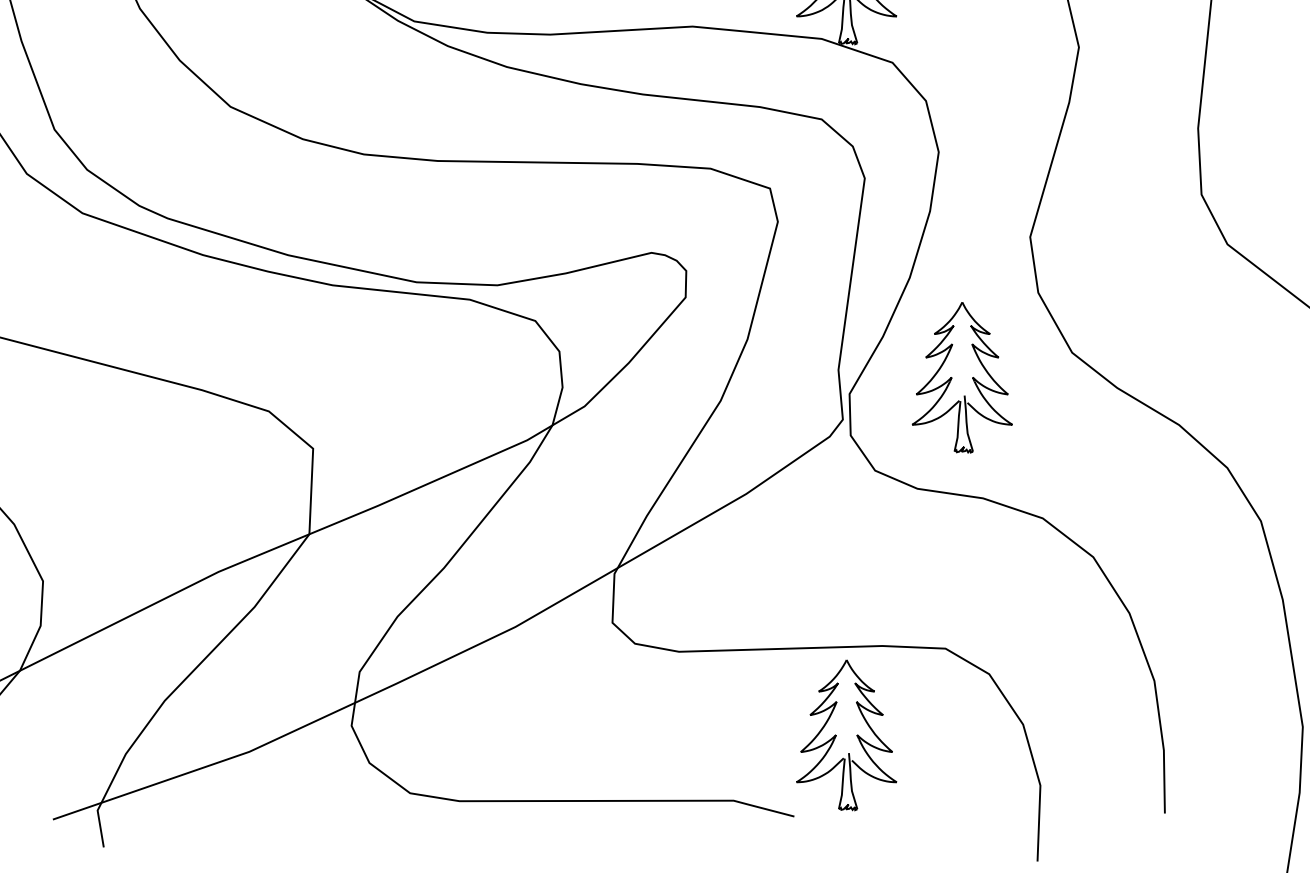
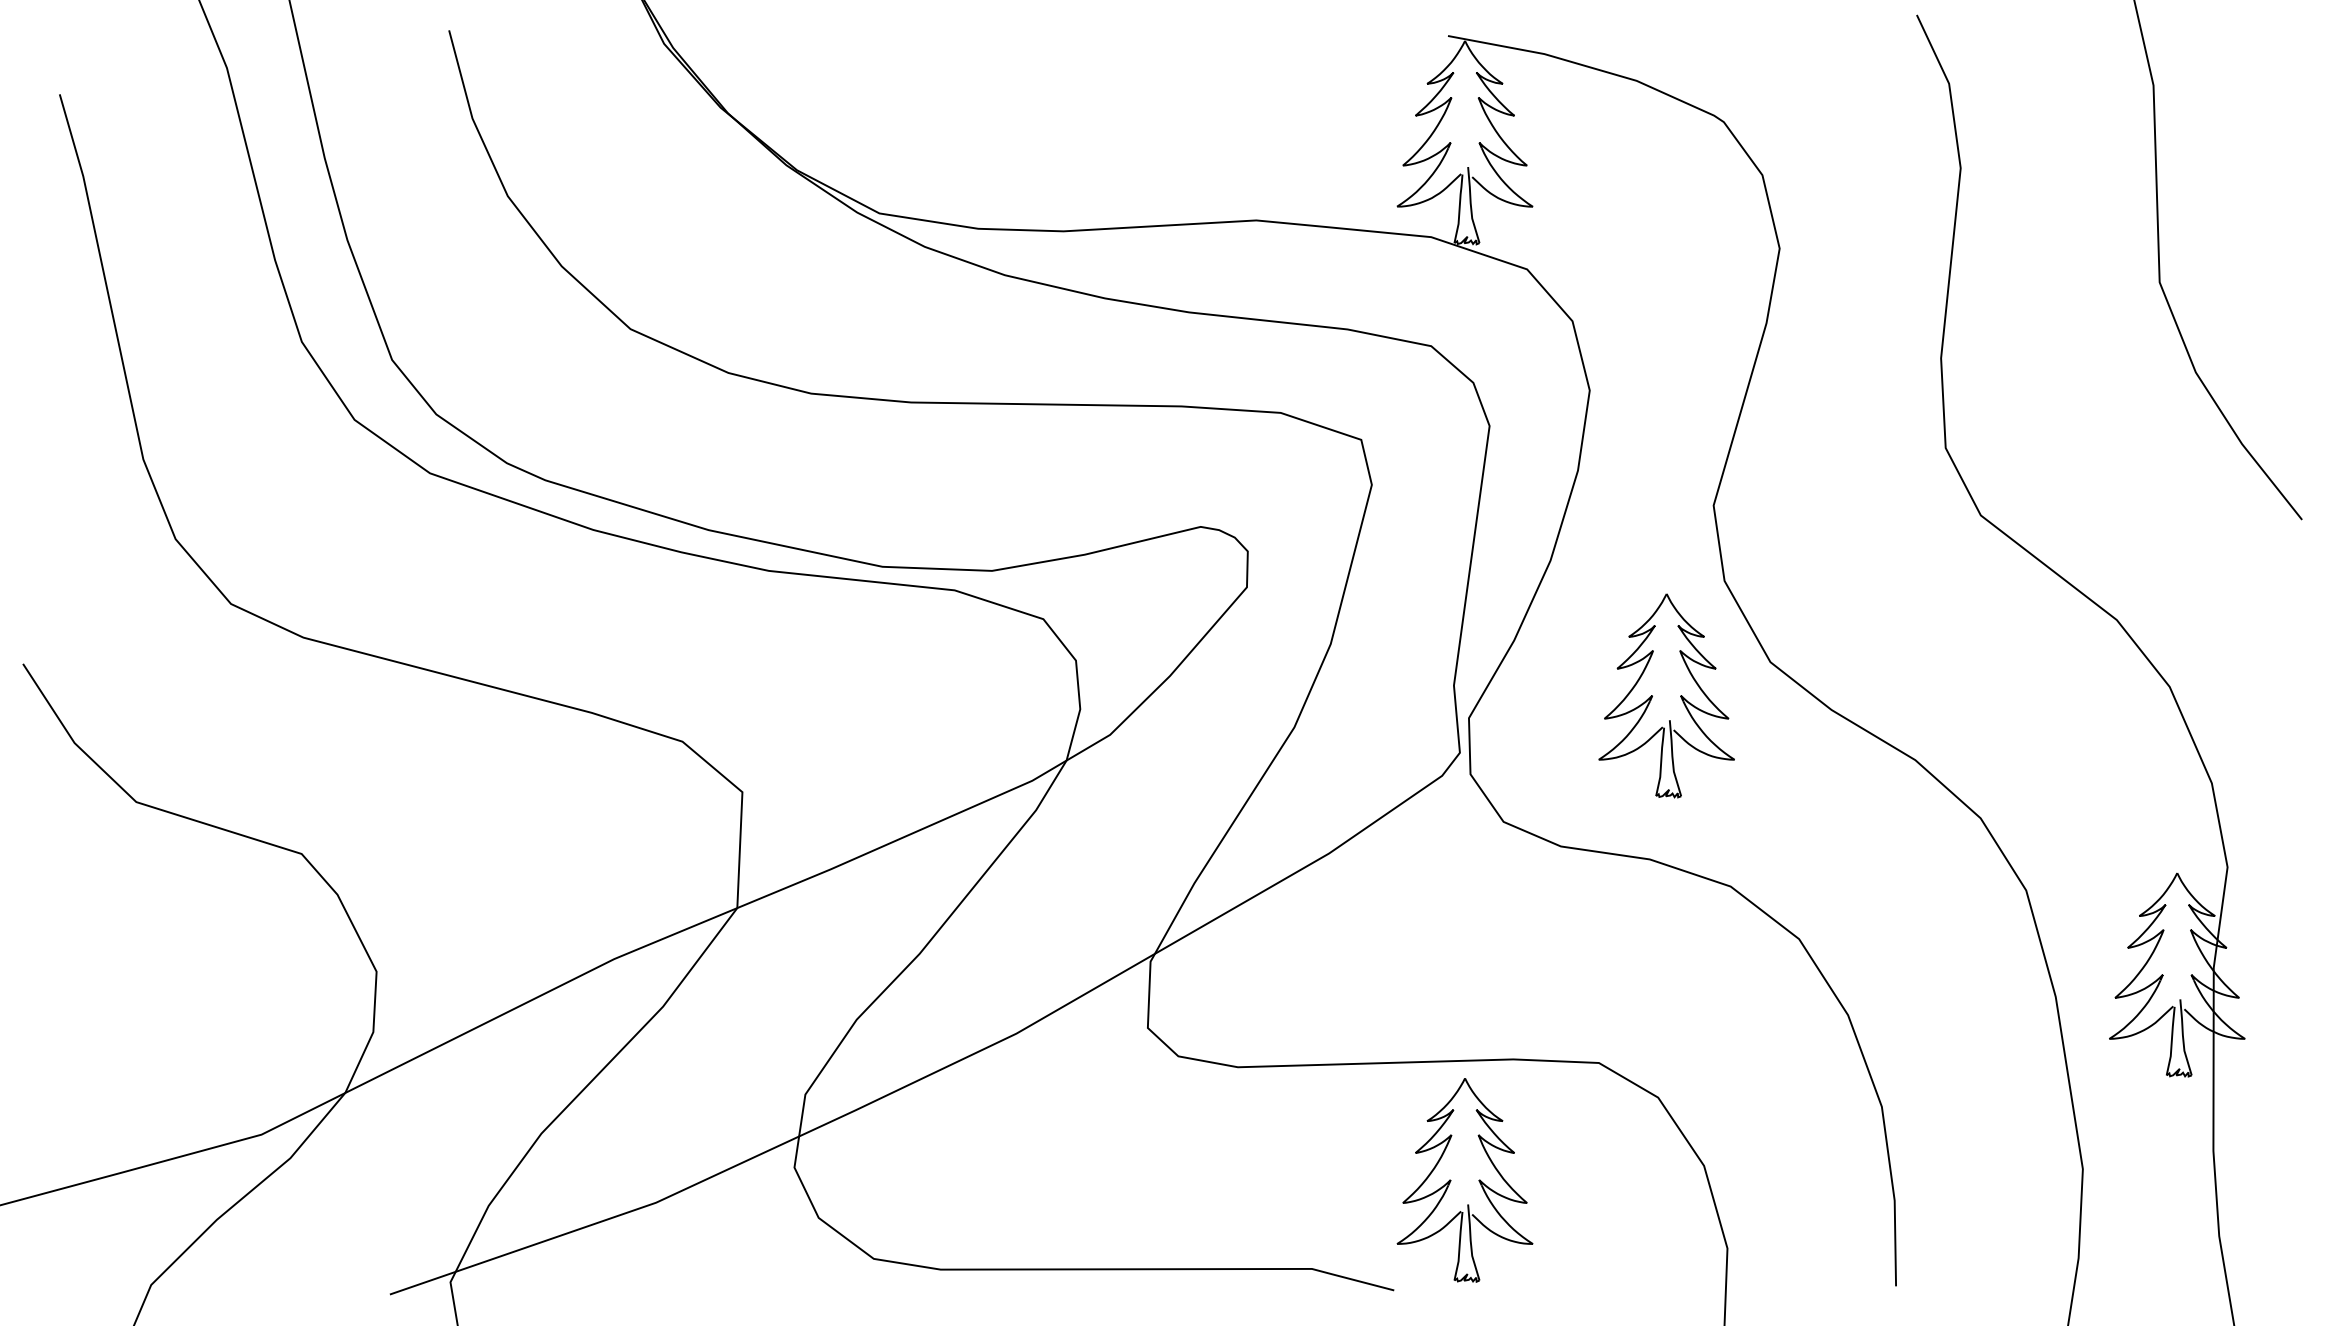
part: (951, 377) -> (1652, 695), moved

